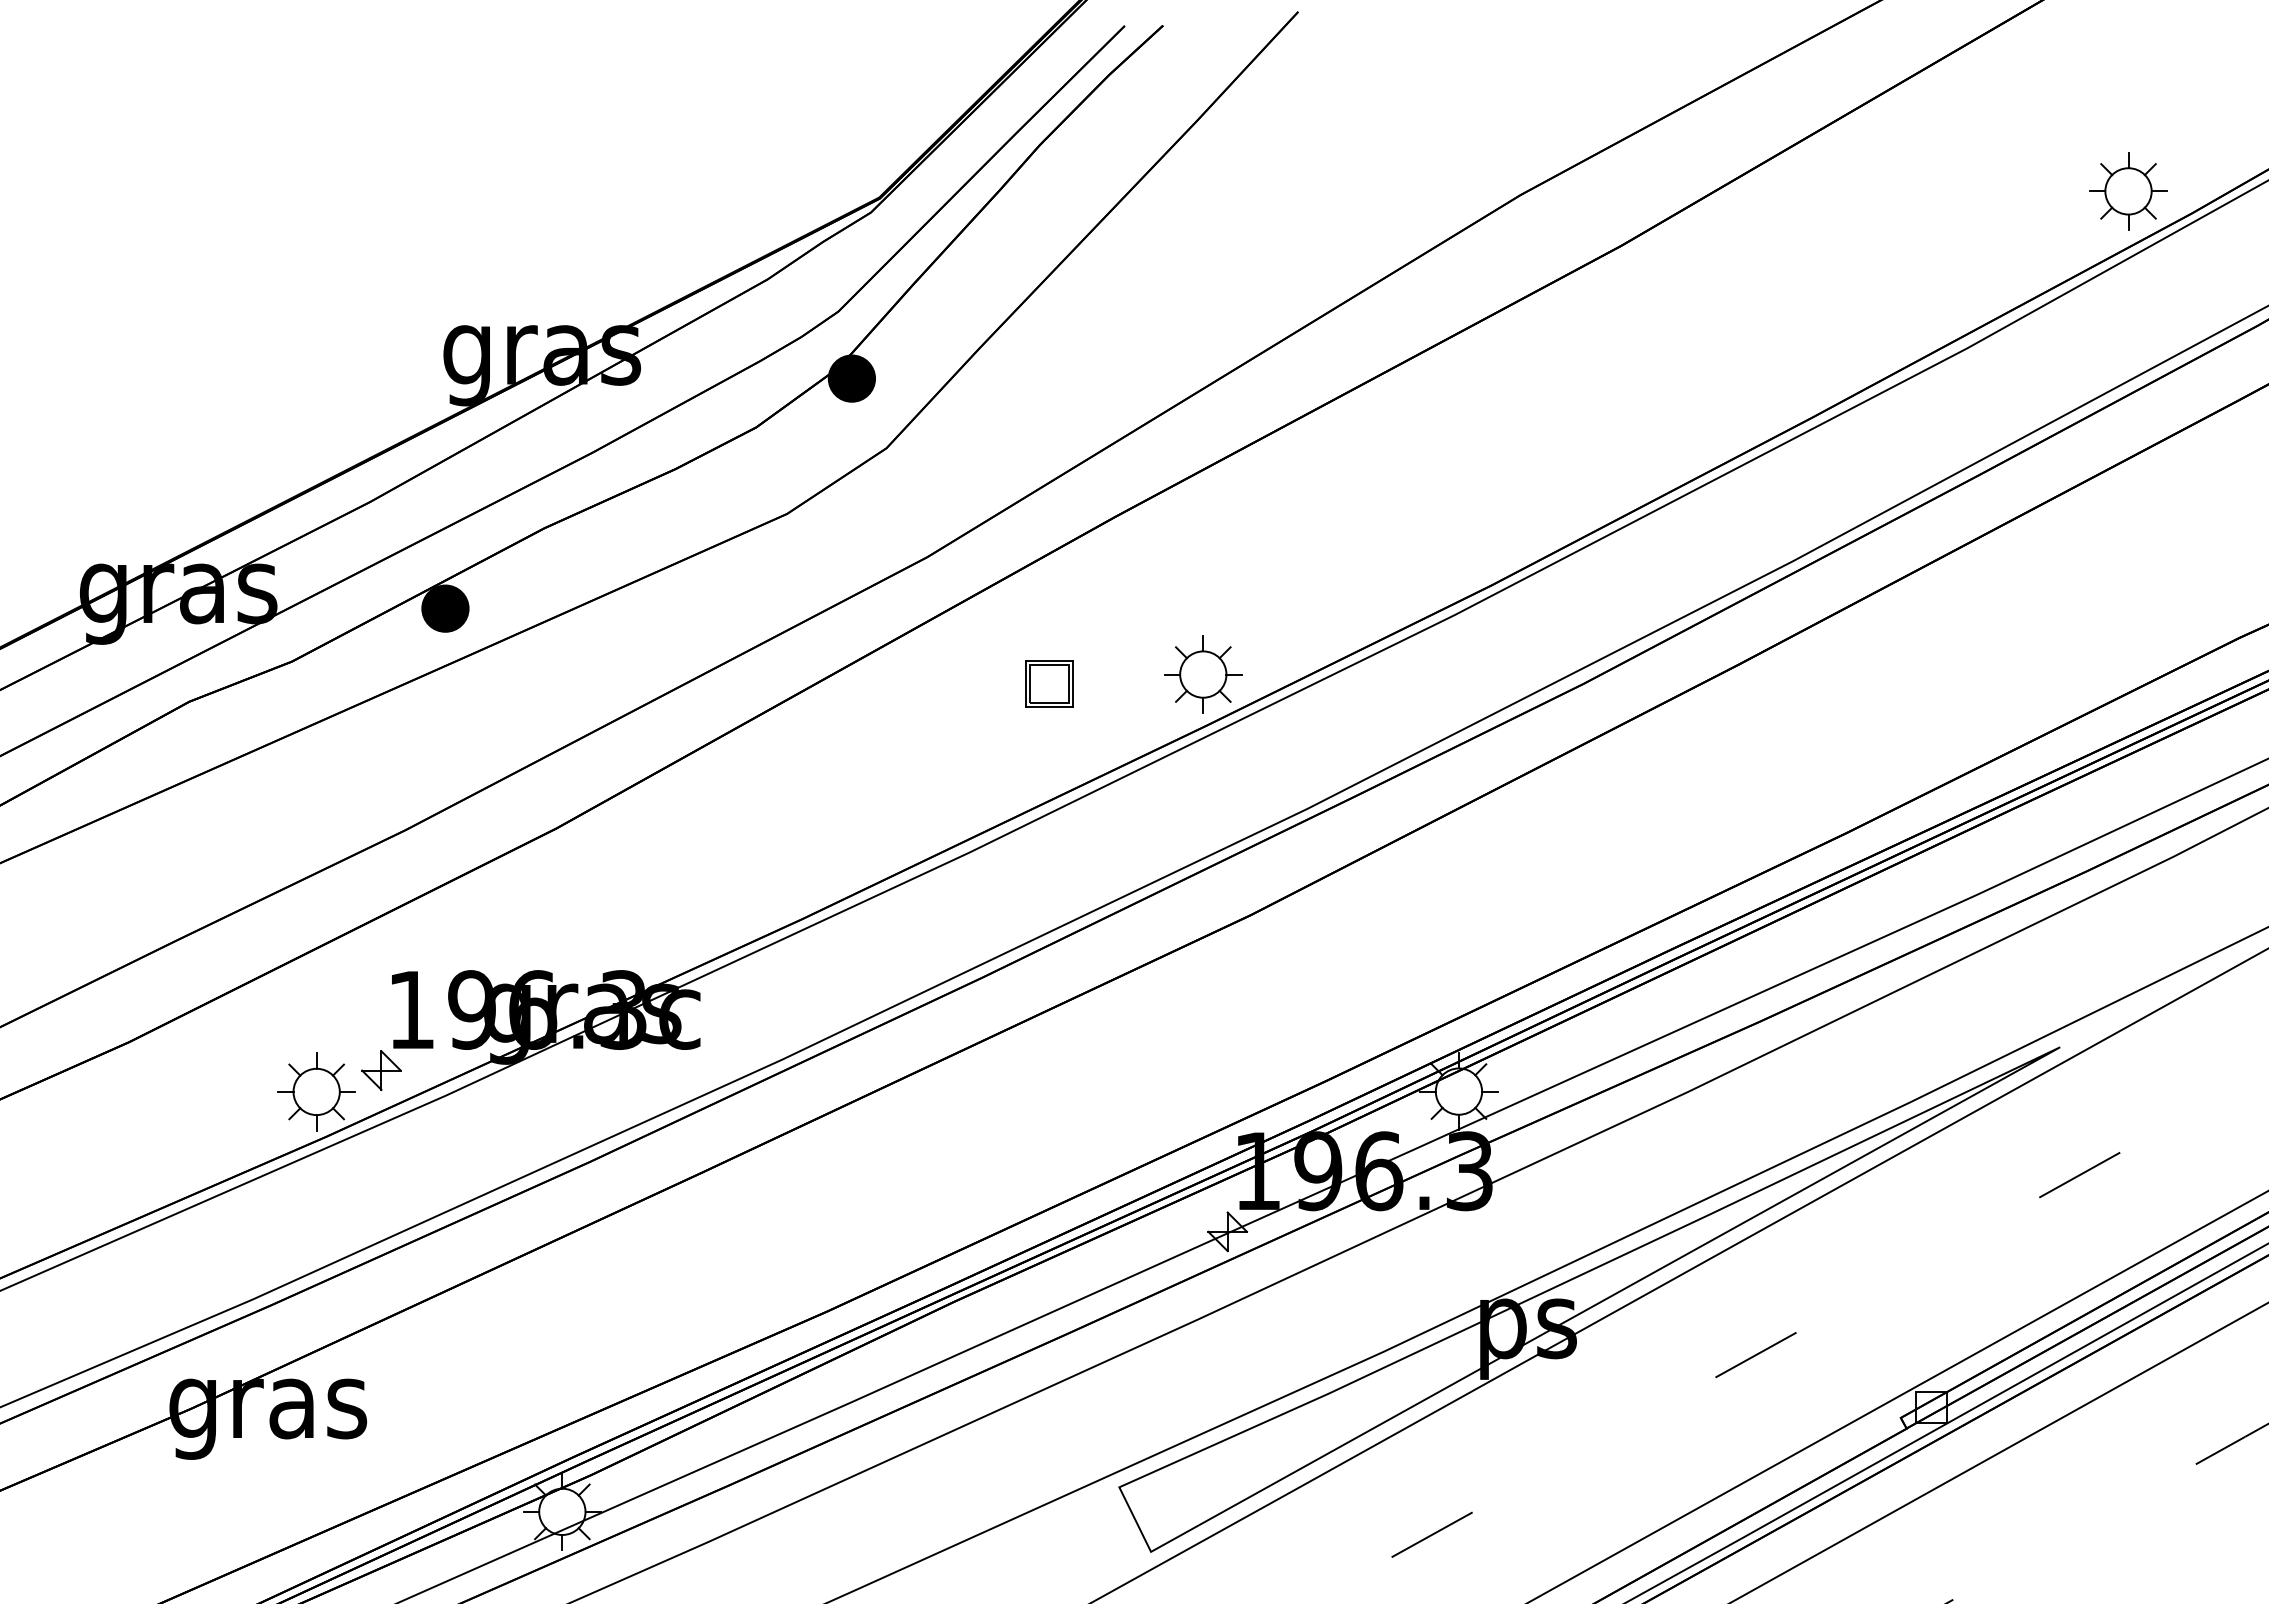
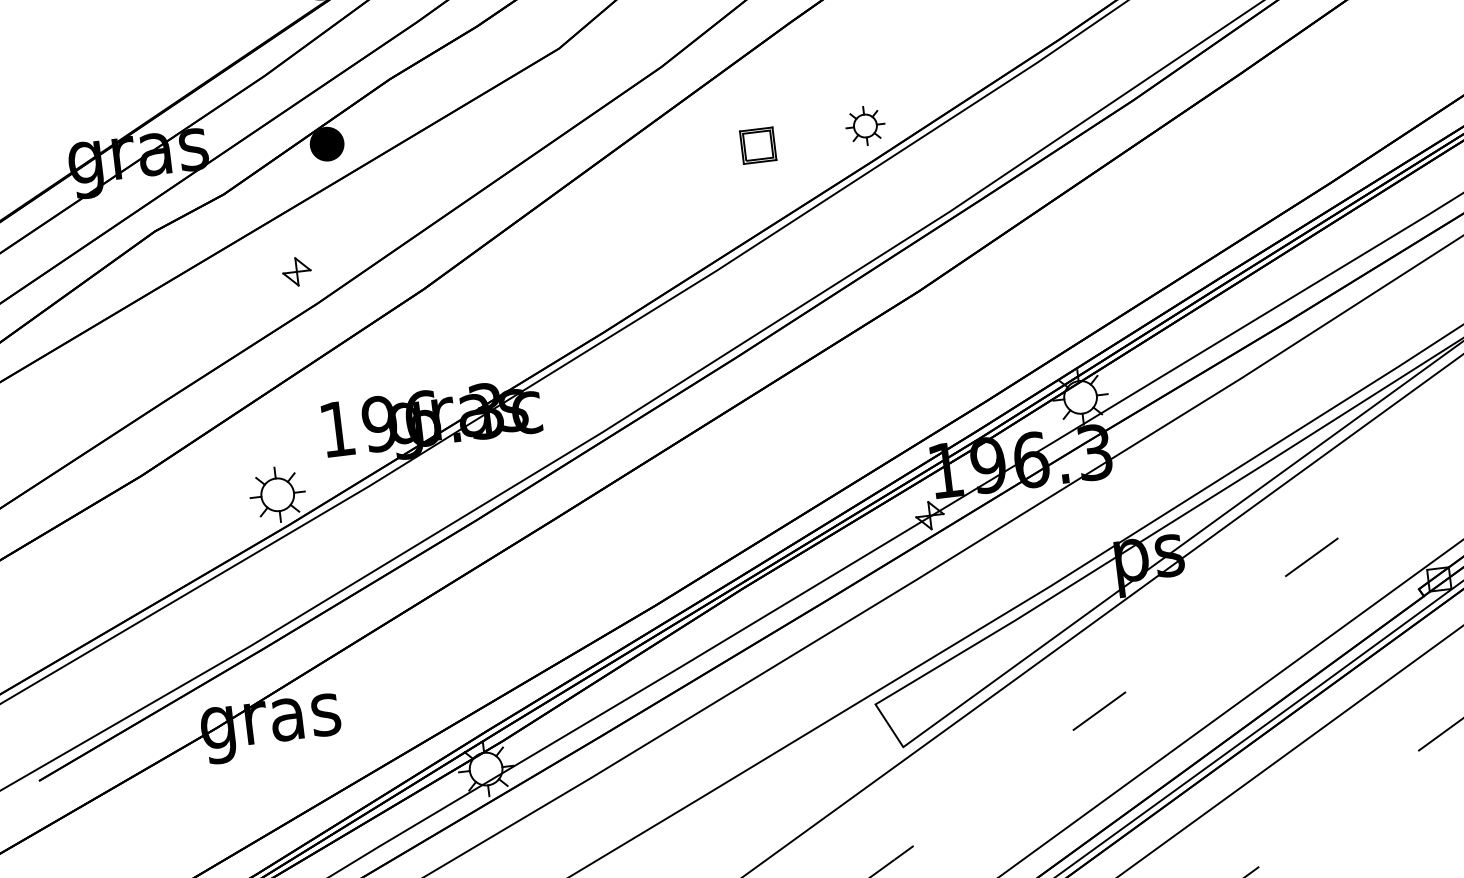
part: (1203, 674) -> (865, 125), size x0.7
part: (381, 1070) -> (296, 271), moved

